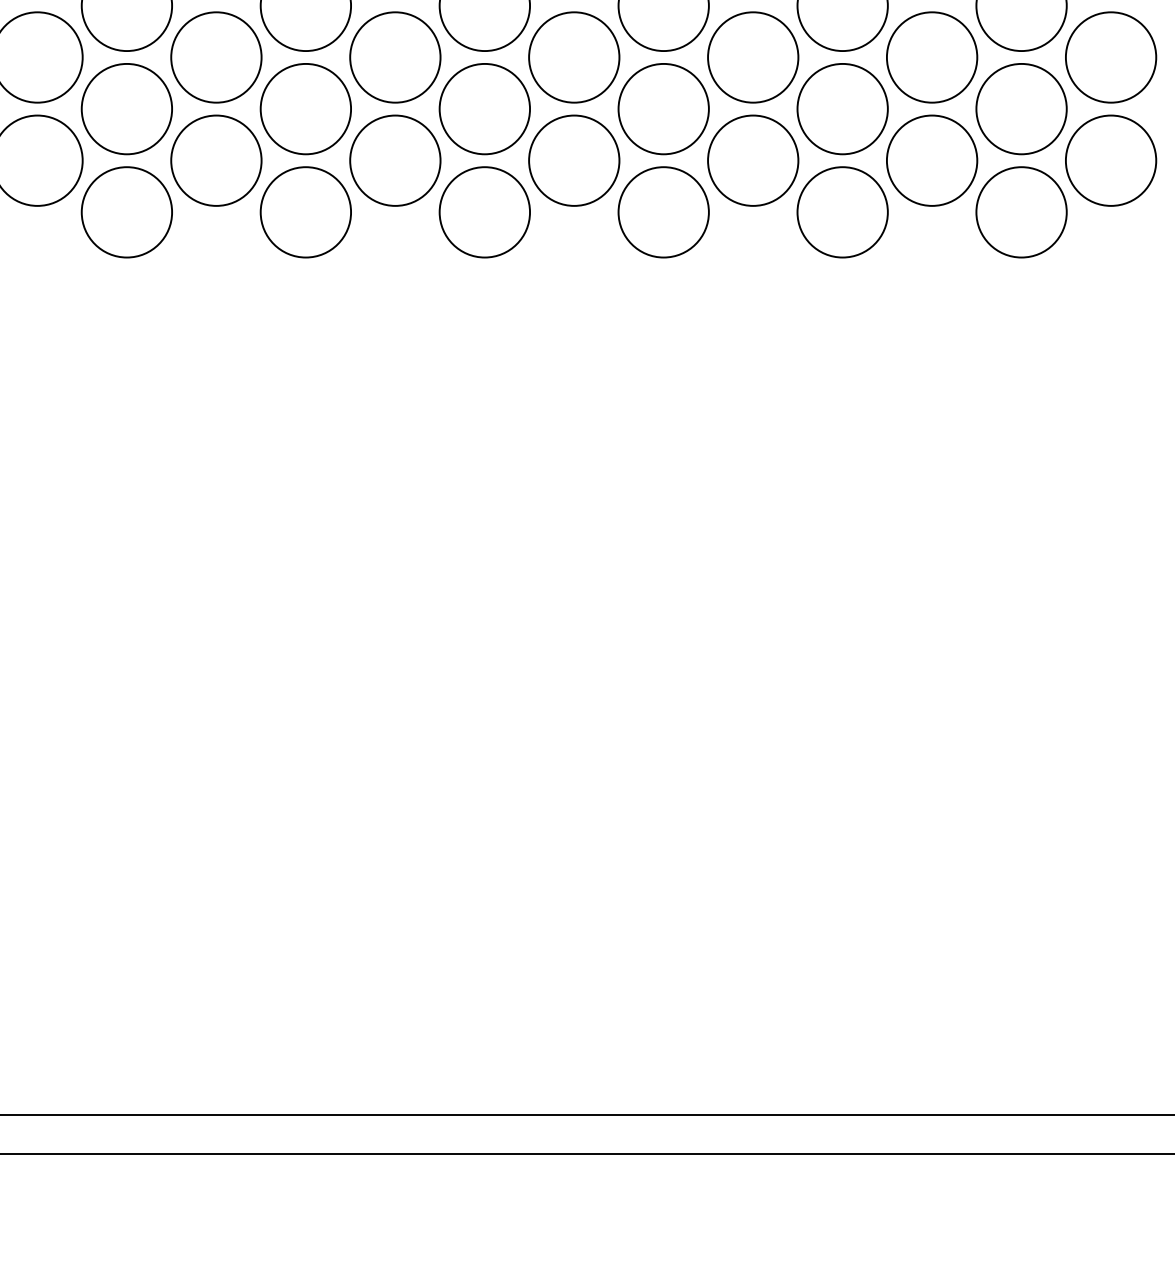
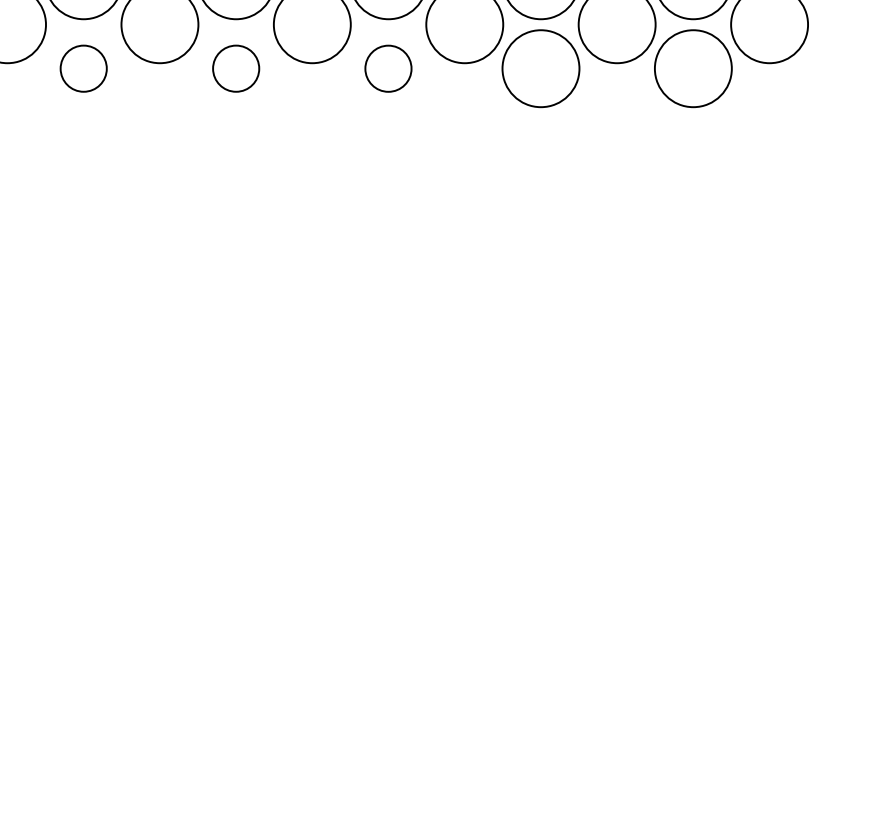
circle: (305, 212) -> (83, 68), size x0.6
circle: (484, 212) -> (235, 68), size x0.6
circle: (663, 212) -> (388, 68), size x0.6

